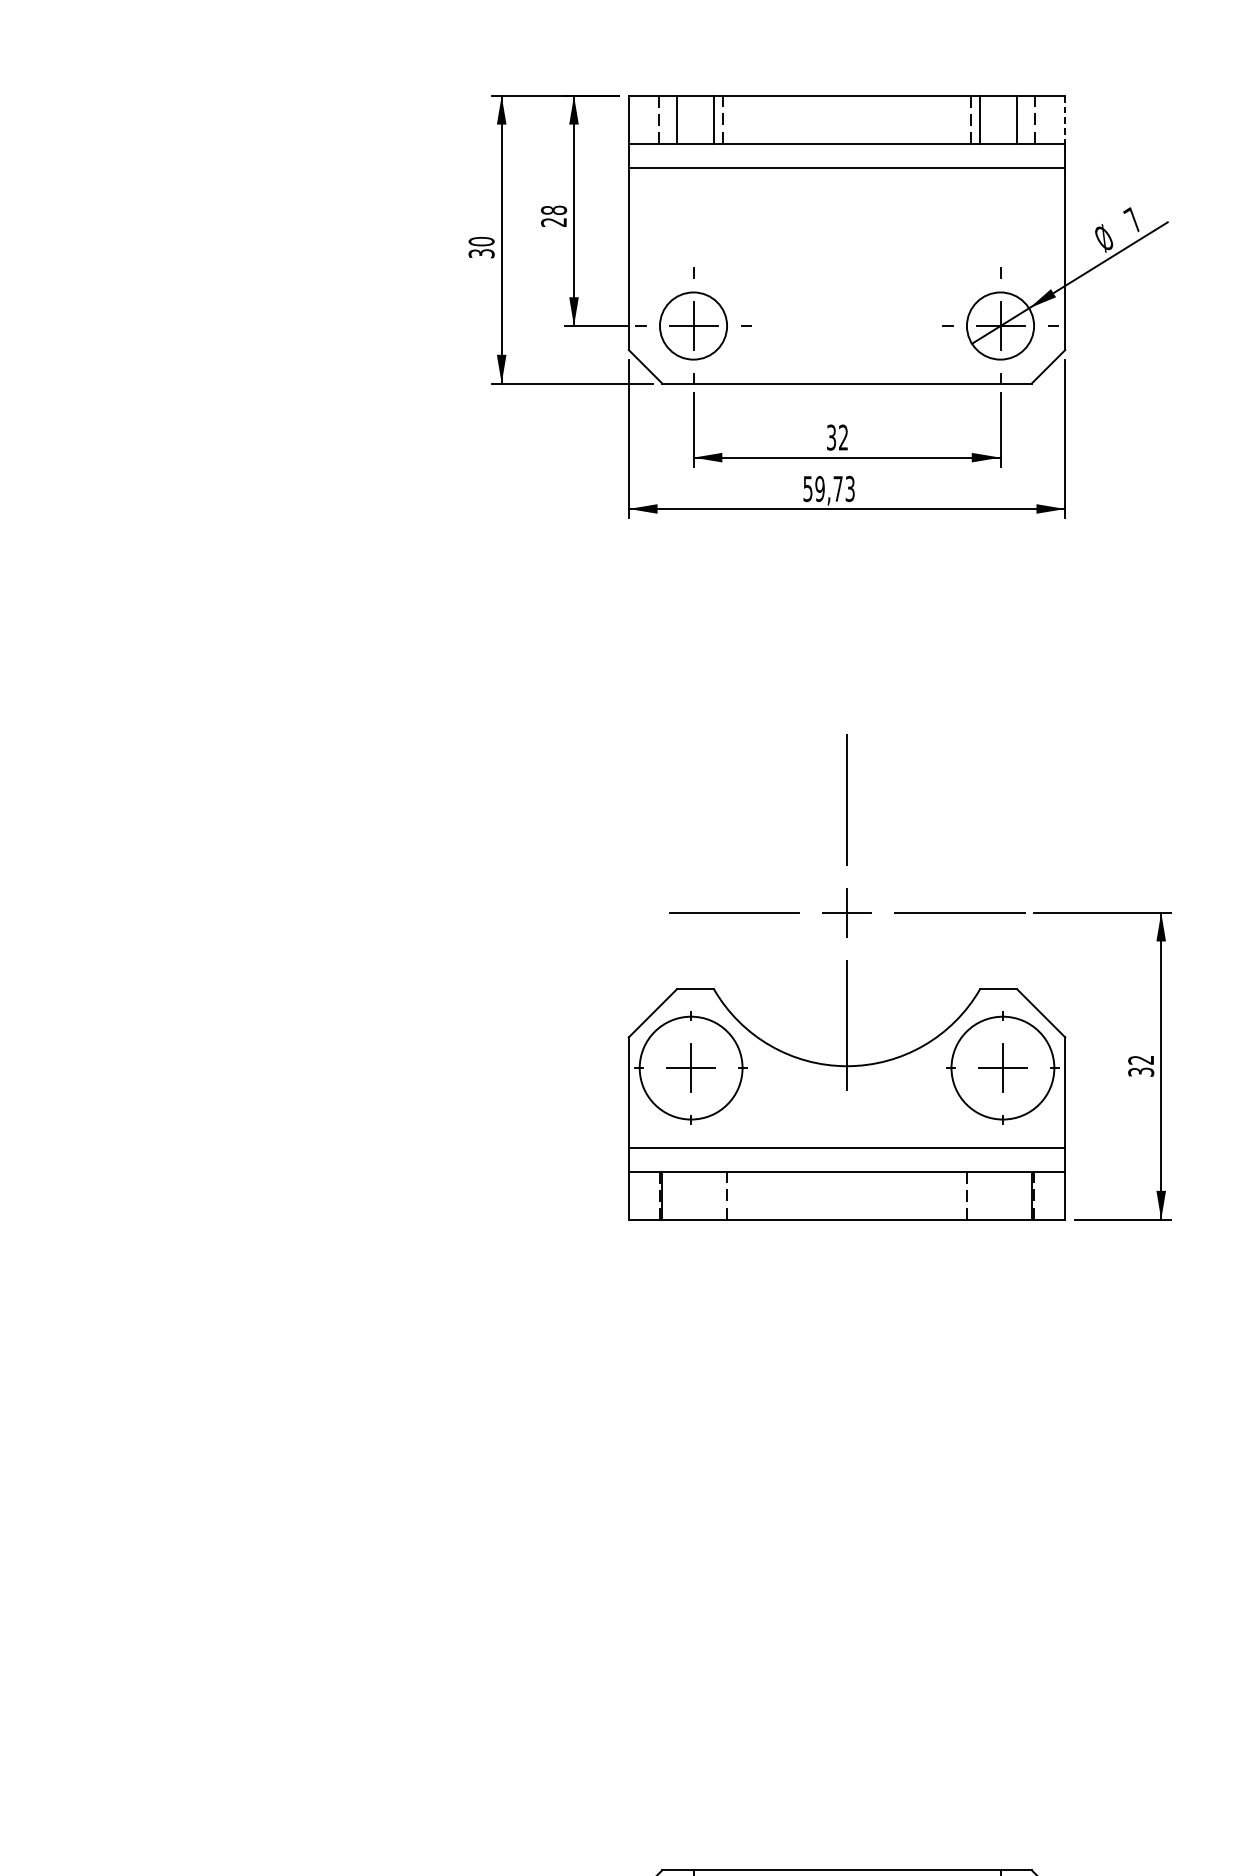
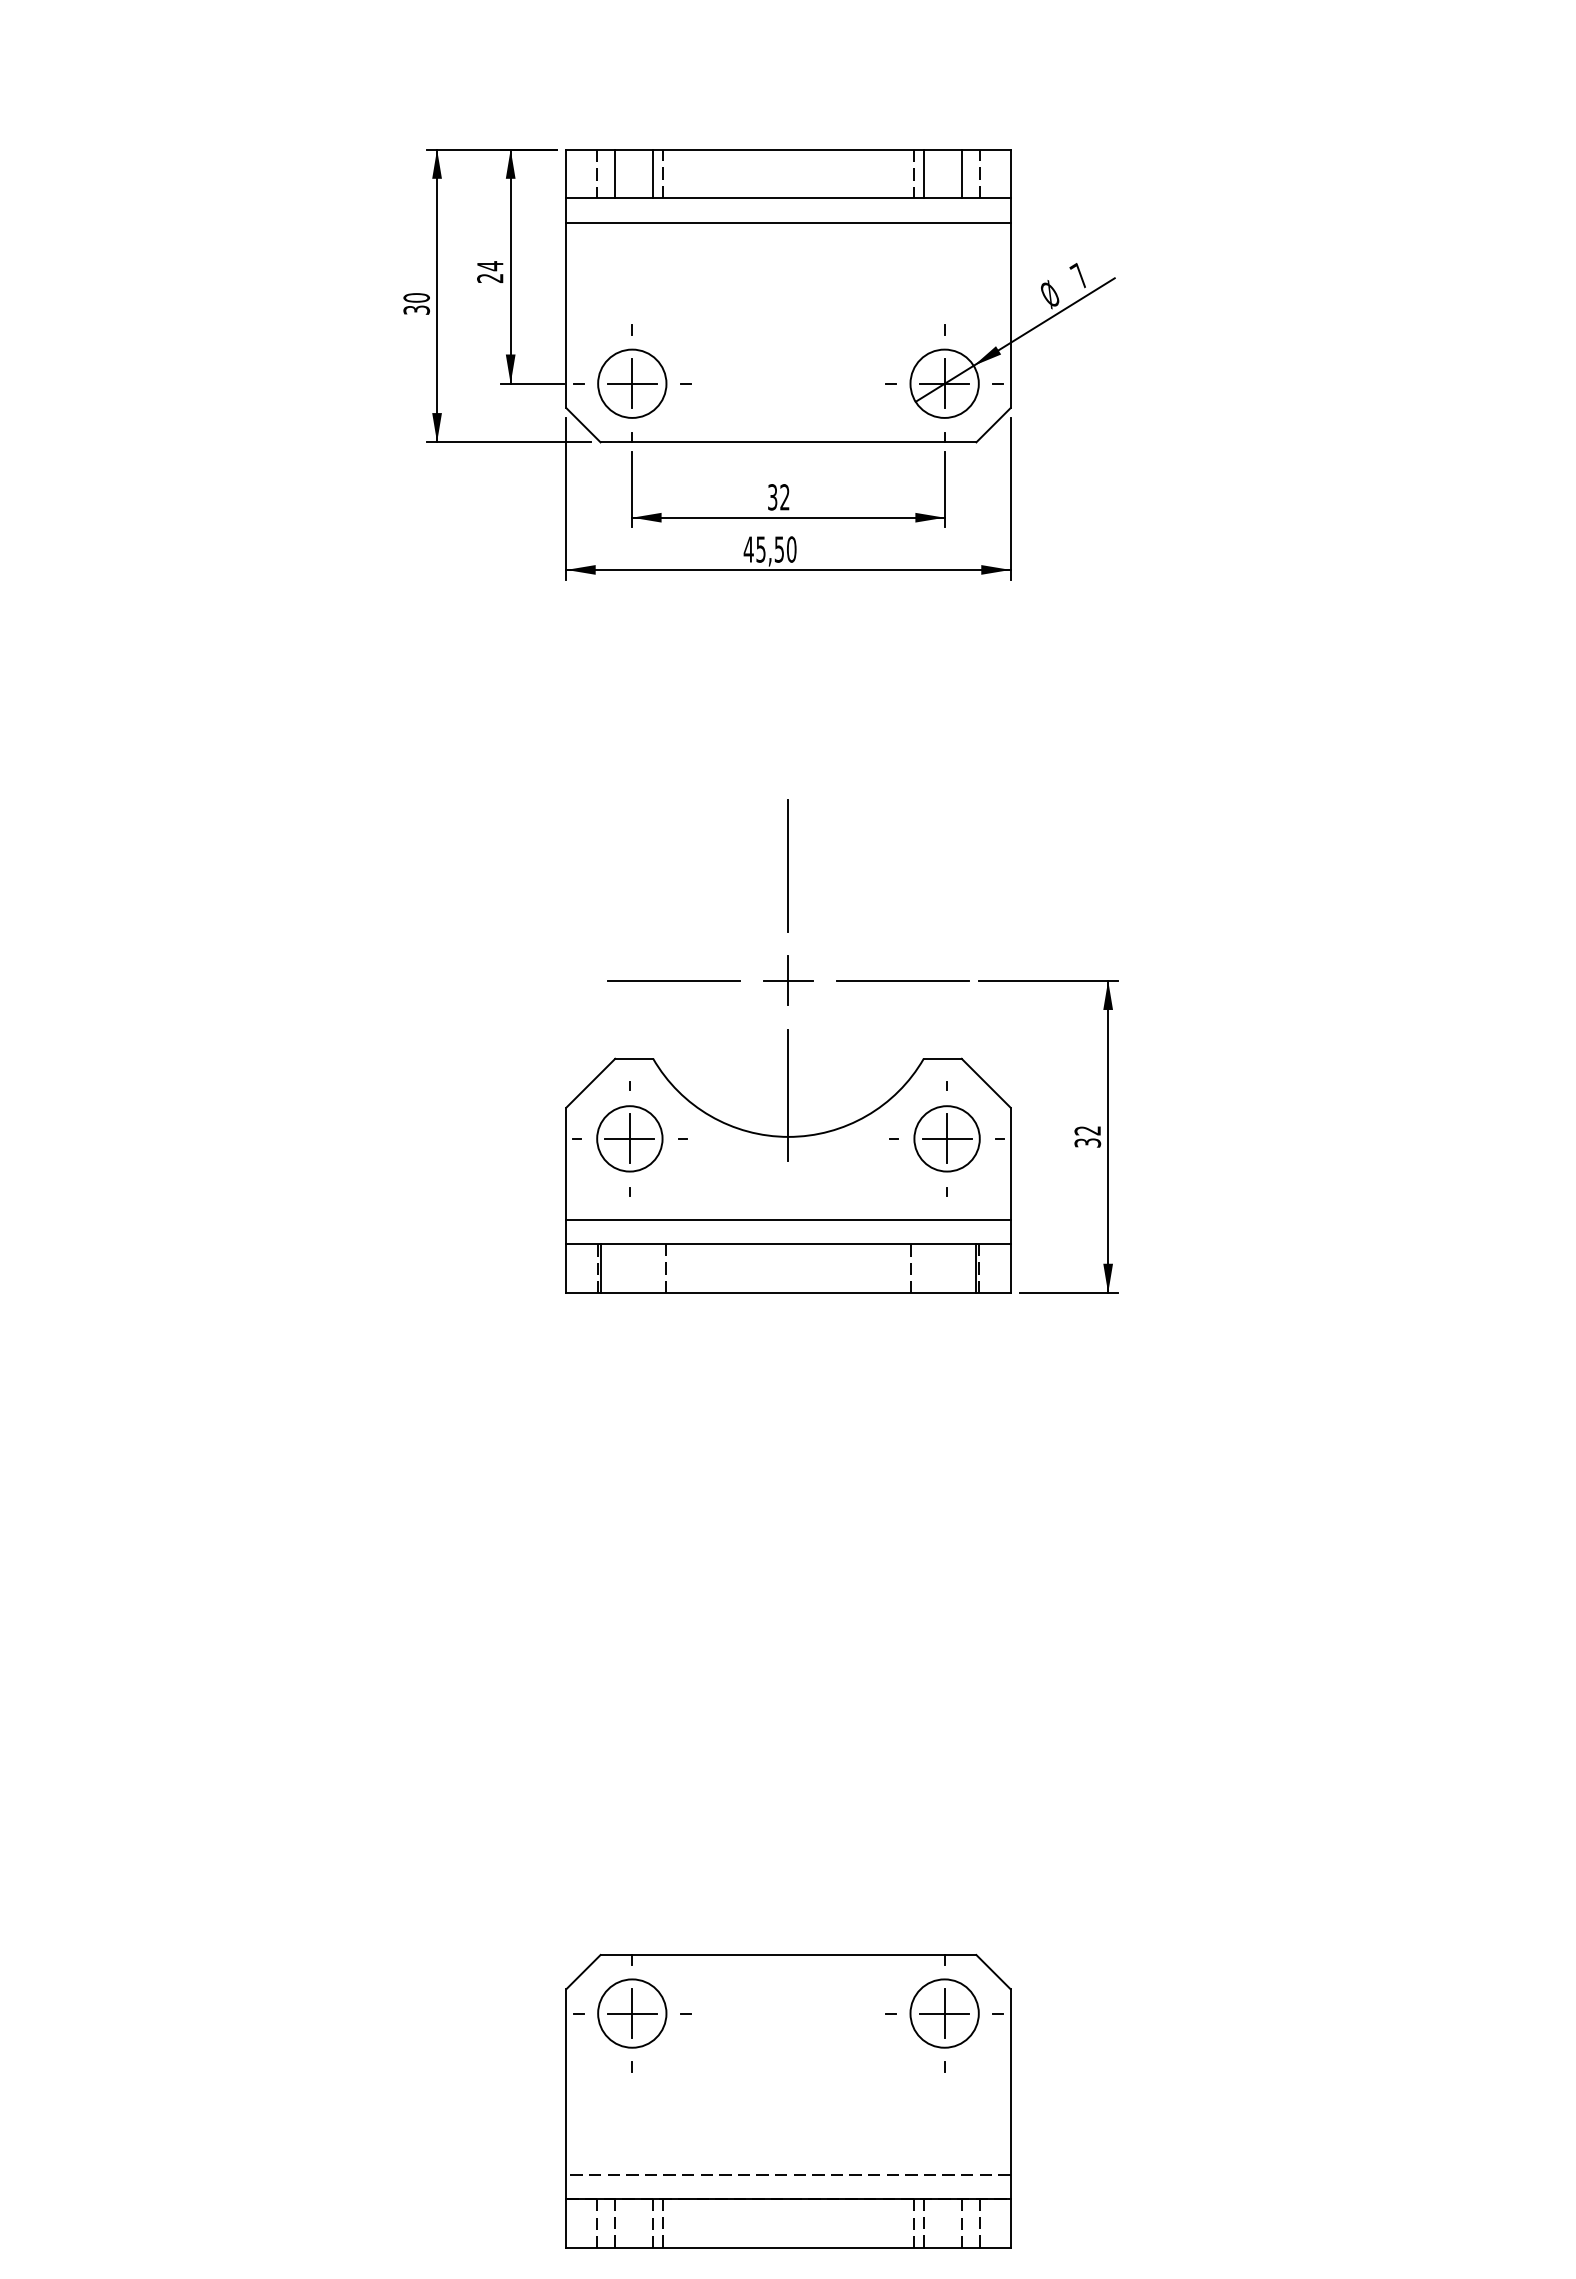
line: (1065, 120) -> (1010, 174), dashed -> solid
text: (554, 210) -> (490, 266), 28 -> 24
text: (828, 488) -> (769, 549), 59,73 -> 45,50
circle: (690, 1067) -> (629, 1138), size x0.62
circle: (1002, 1067) -> (946, 1138), size x0.62

